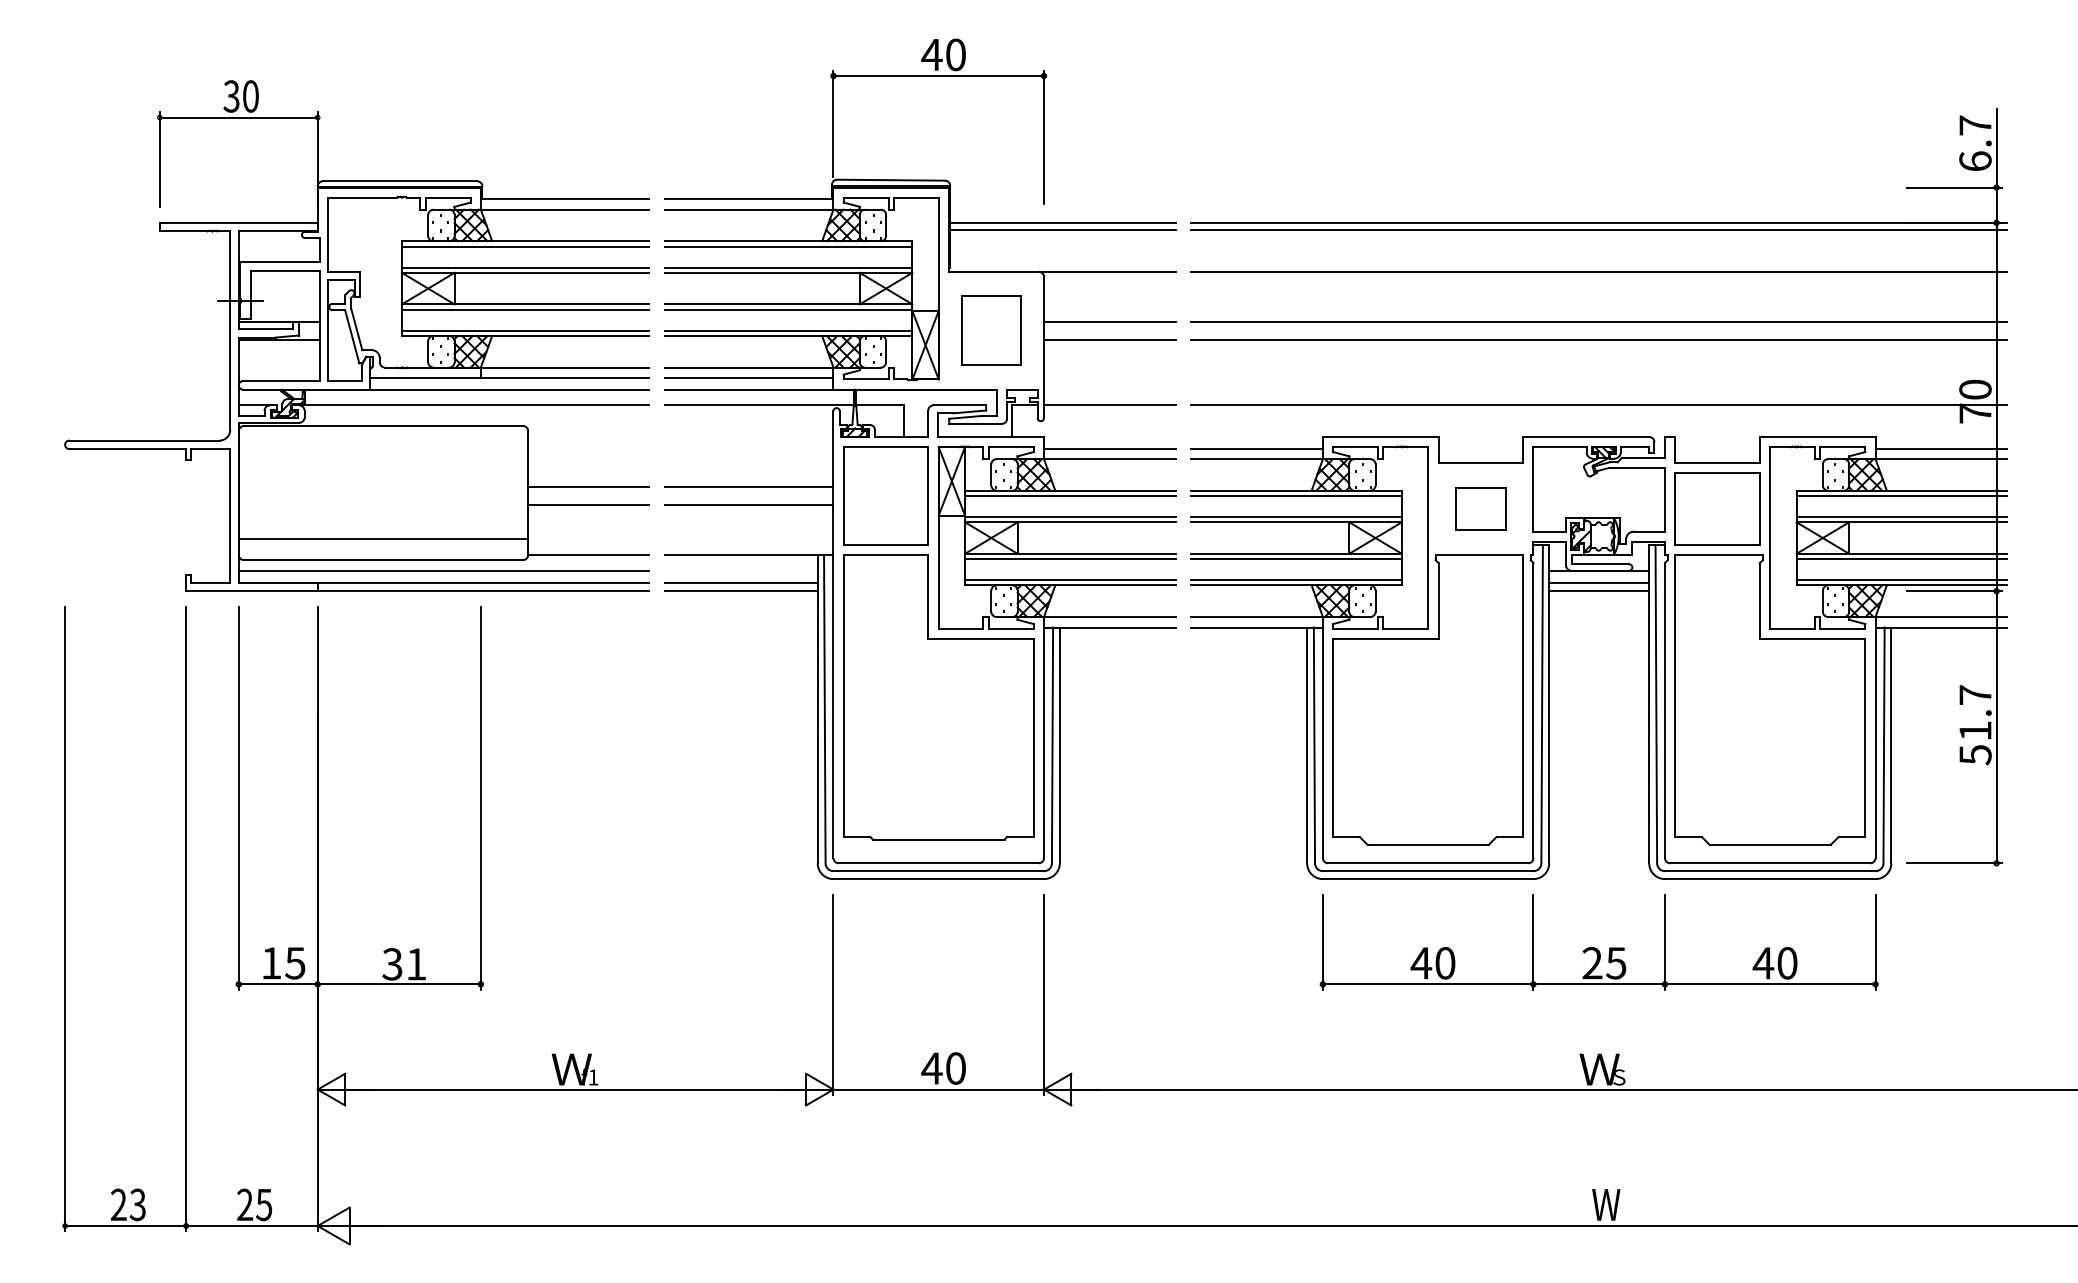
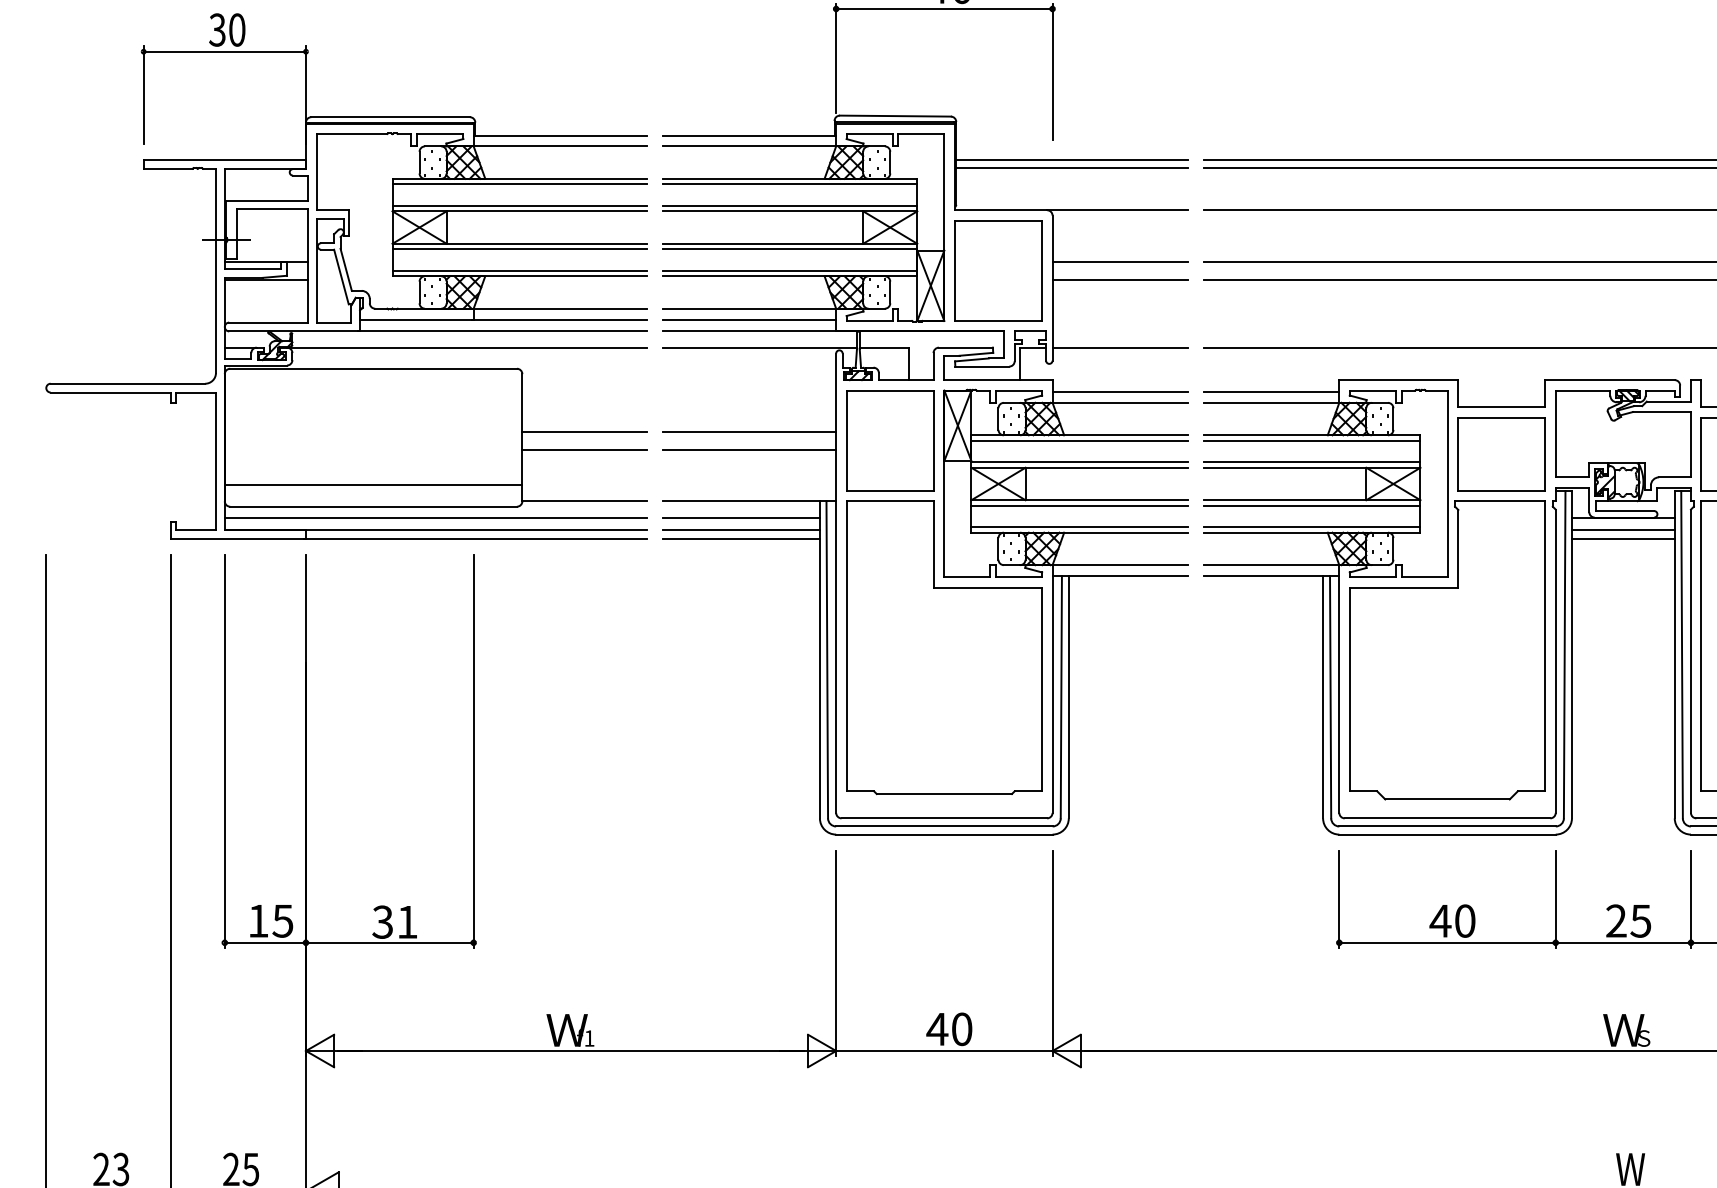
part: (991, 330) -> (998, 270), size x1.43
part: (1480, 508) -> (1501, 453), size x1.67
line: (741, 570) -> (741, 517), added

